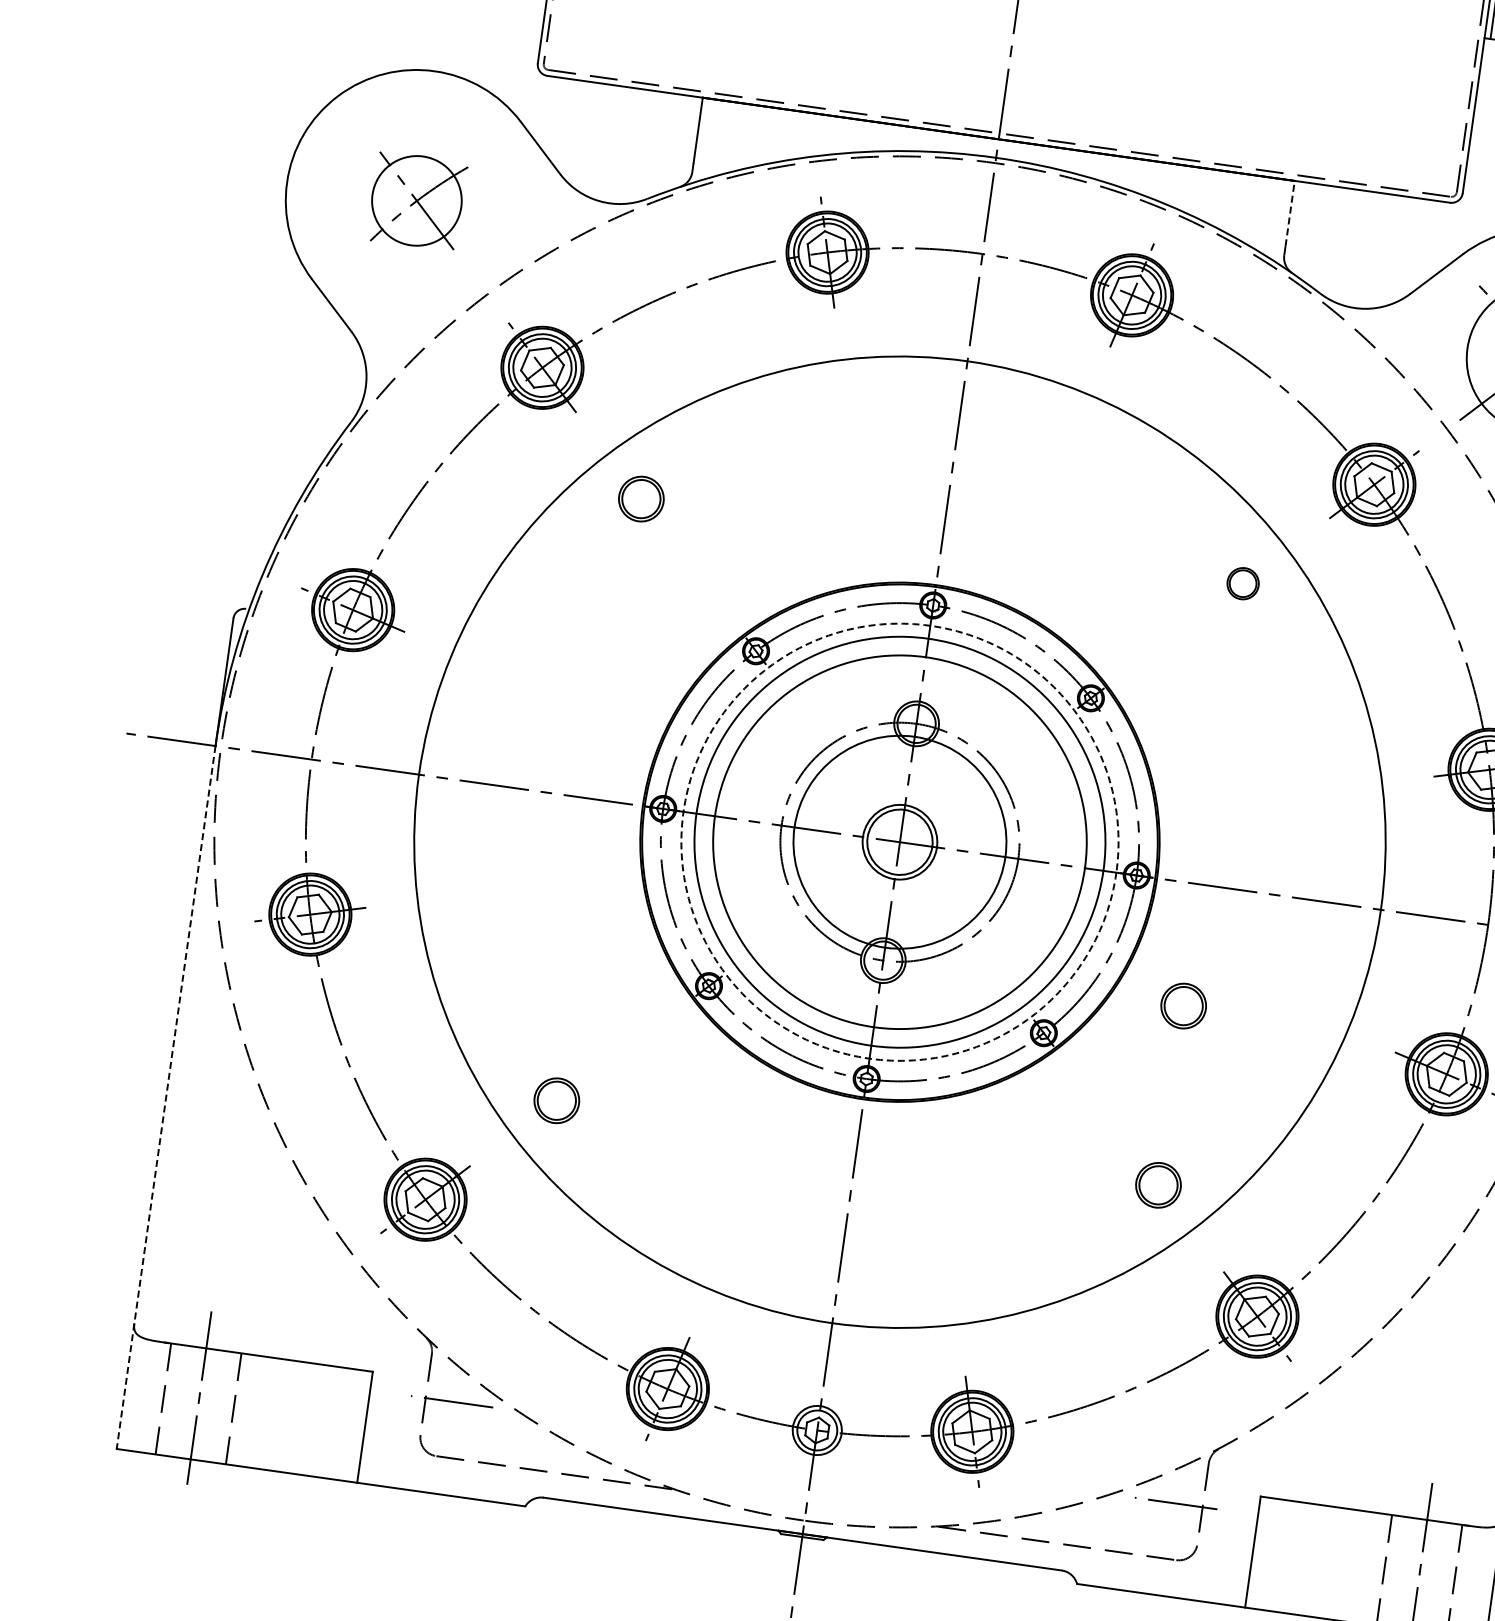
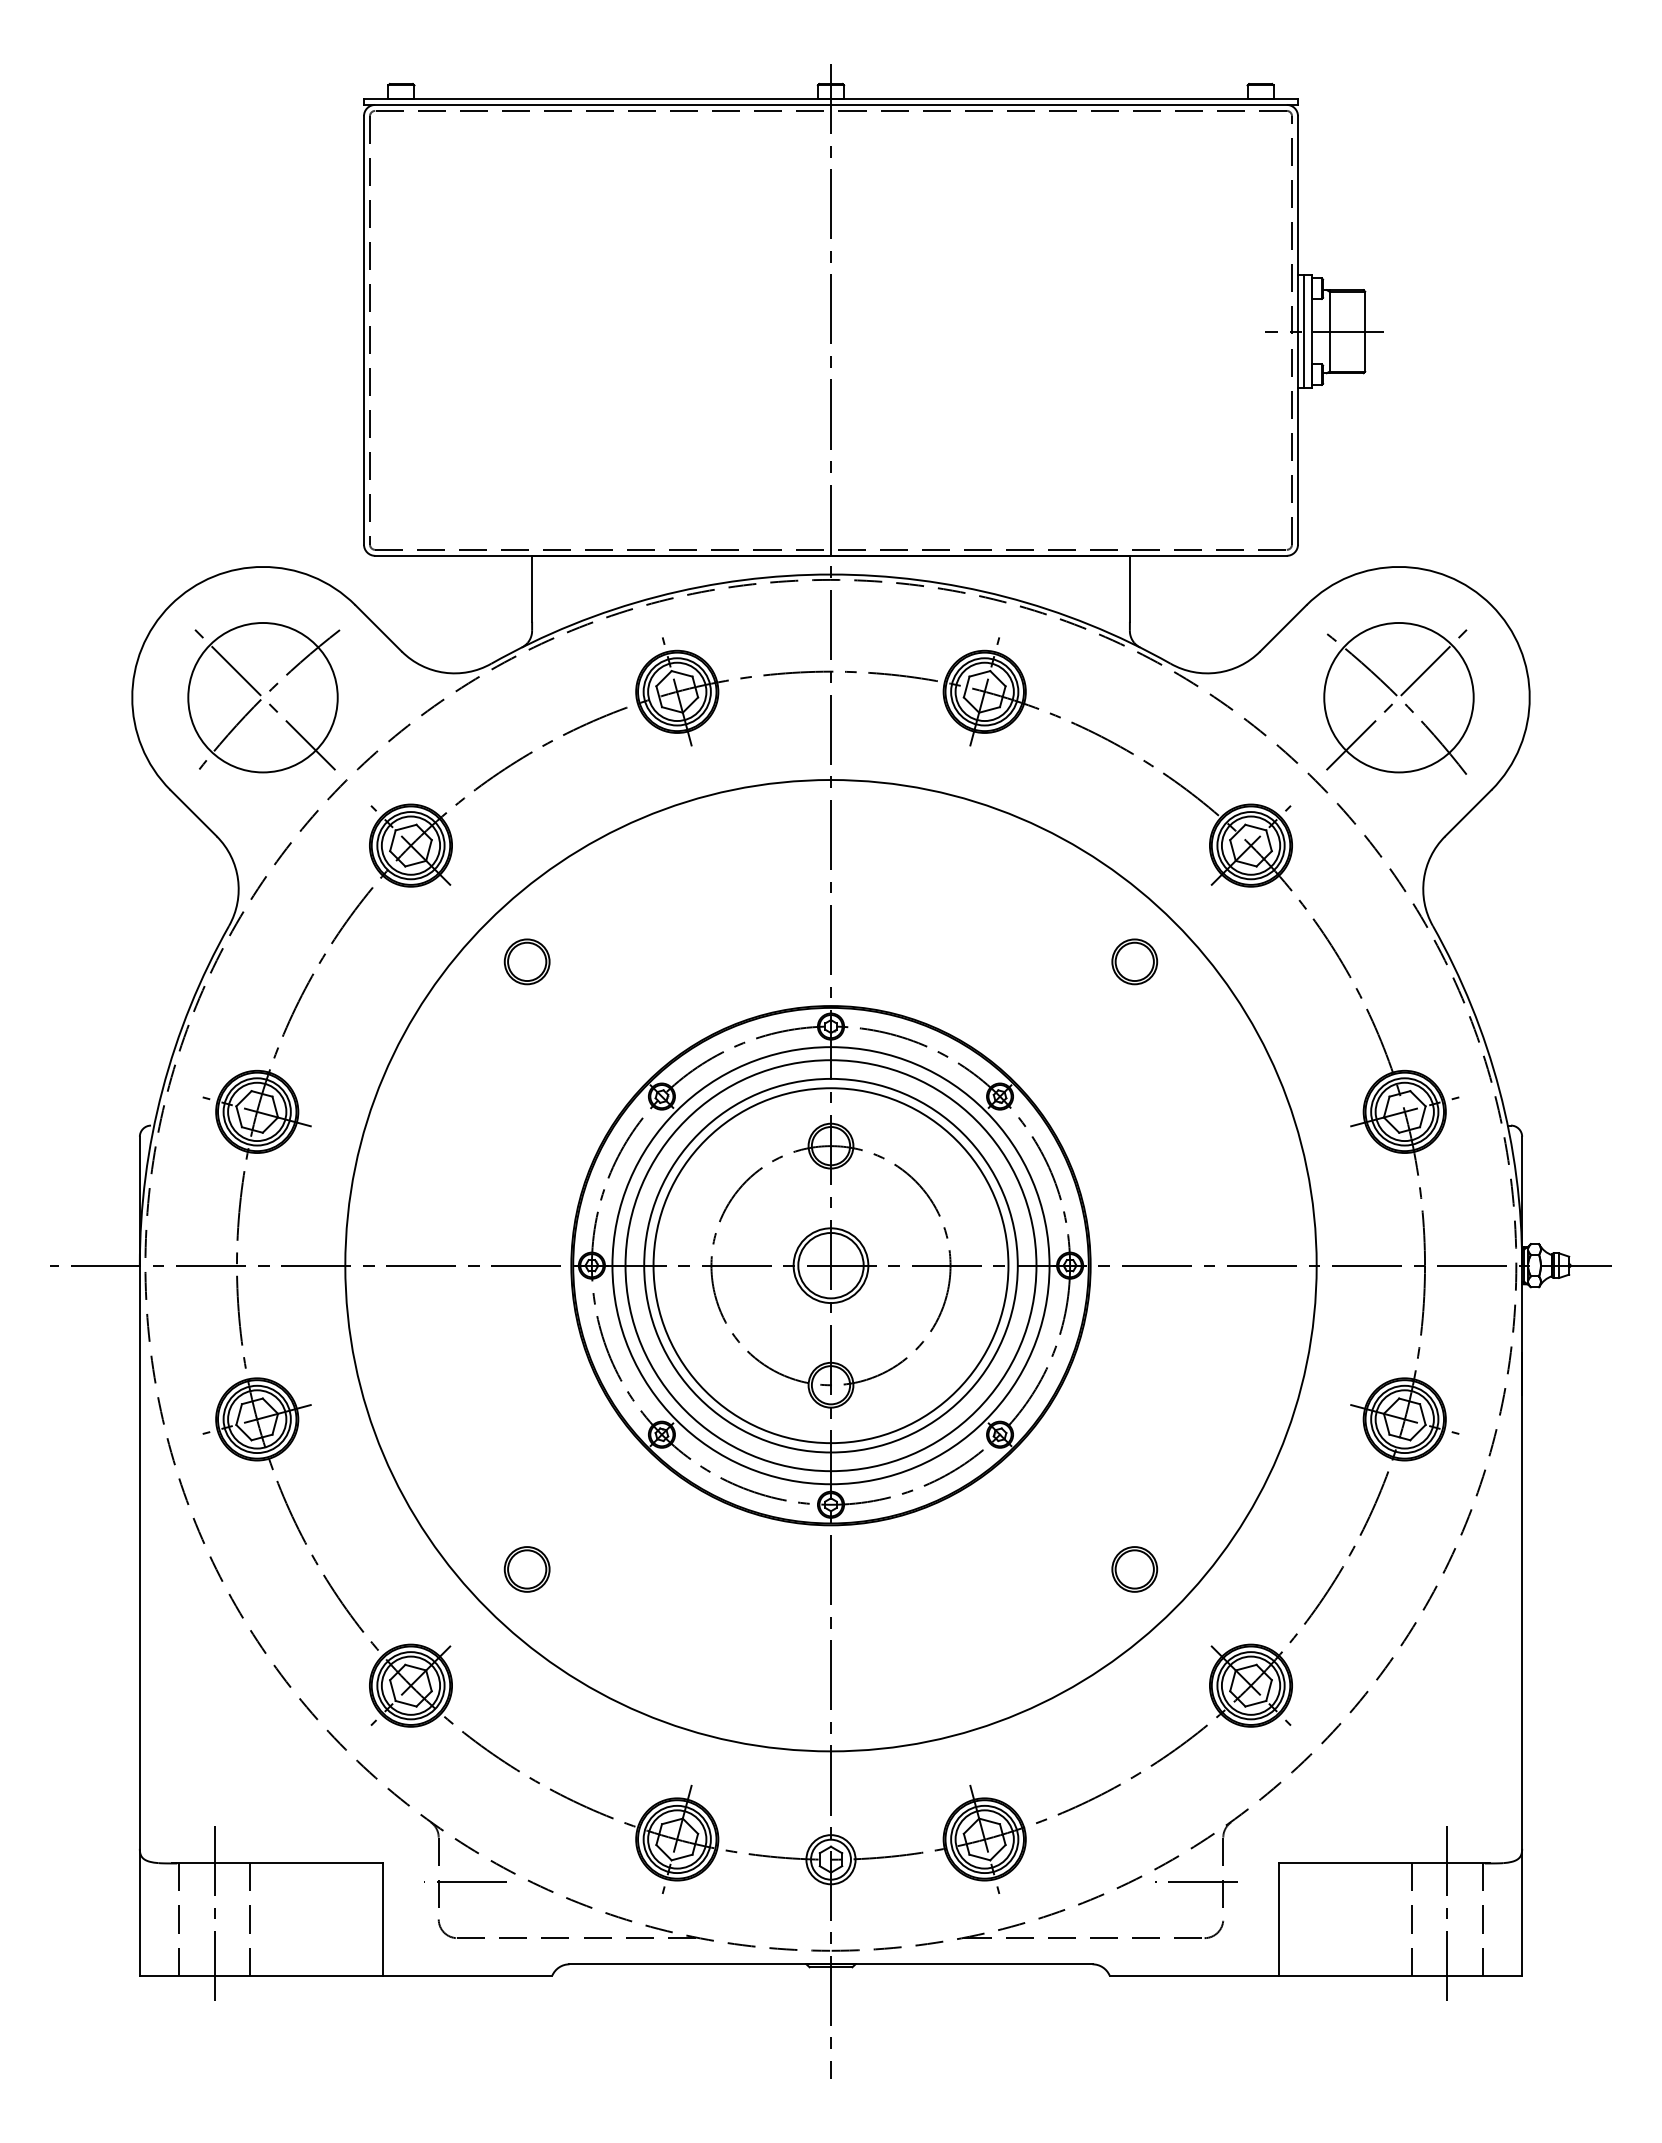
part: (417, 200) -> (263, 697), size x1.67
line: (1289, 213) -> (1129, 588), dashed -> solid
part: (1242, 583) -> (1134, 961), size x1.43
circle: (899, 841) -> (830, 1265), dashed -> solid
circle: (899, 841) -> (830, 1265), size x1.67
part: (1183, 1006) -> (1134, 1388), removed
line: (165, 1097) -> (139, 1620), dashed -> solid

